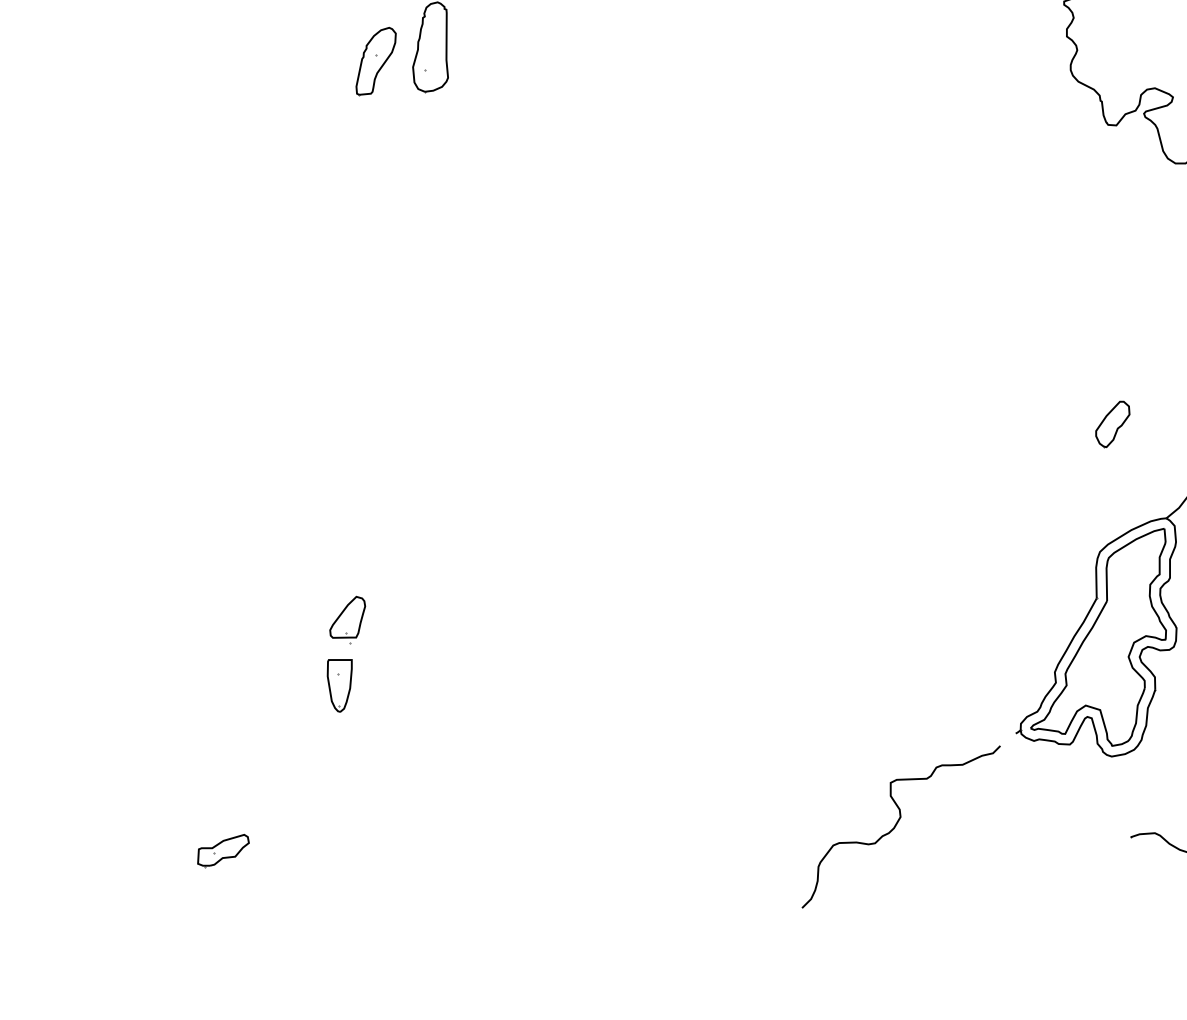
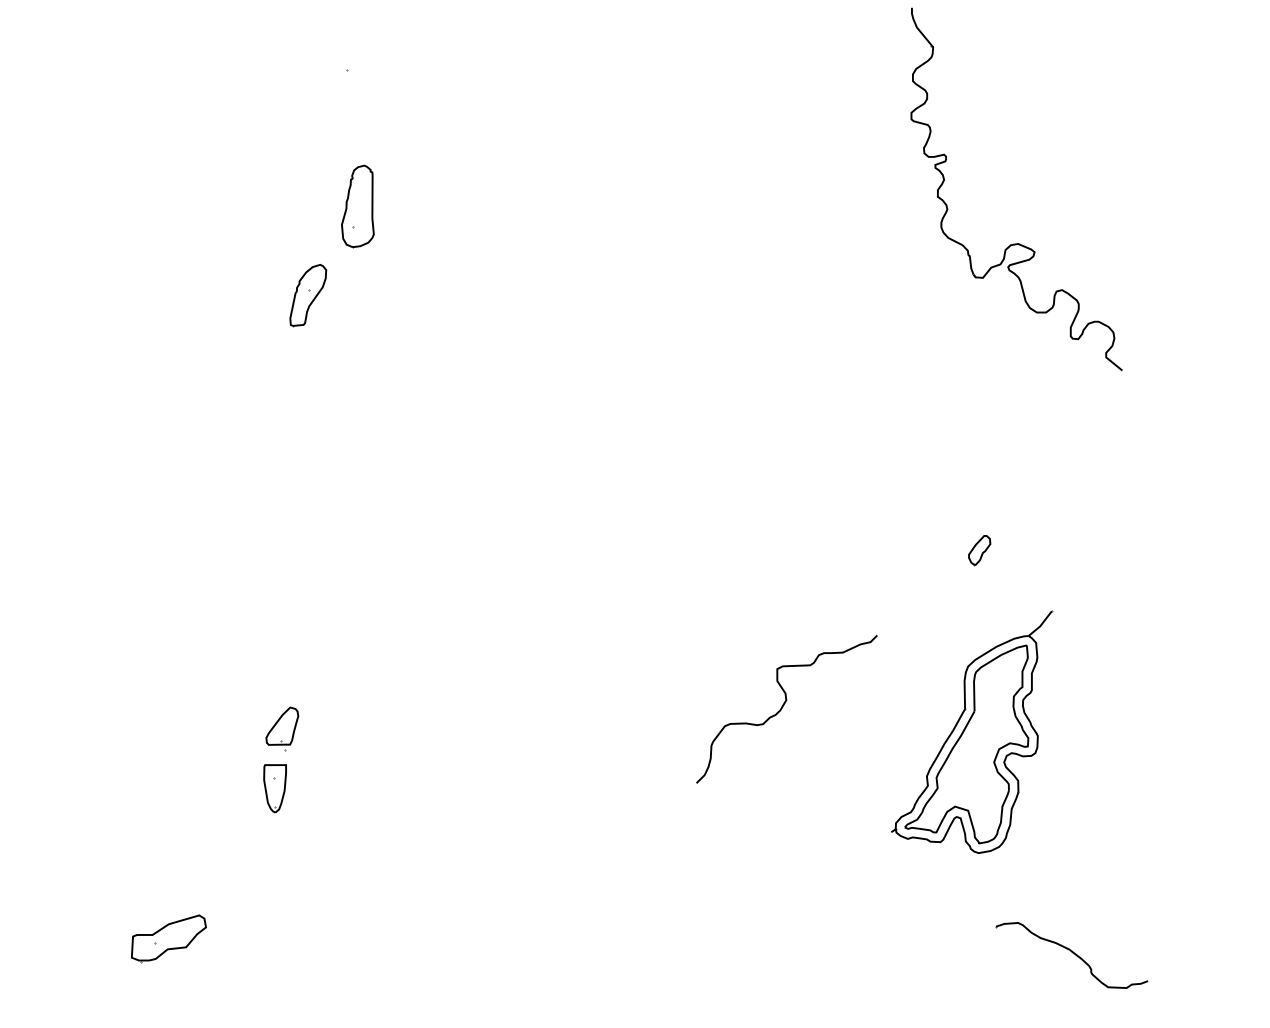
part: (376, 61) -> (308, 295), moved
part: (1112, 424) -> (979, 550), size x0.7
curve: (897, 824) -> (783, 707), moved
part: (223, 851) -> (169, 939), size x1.6

